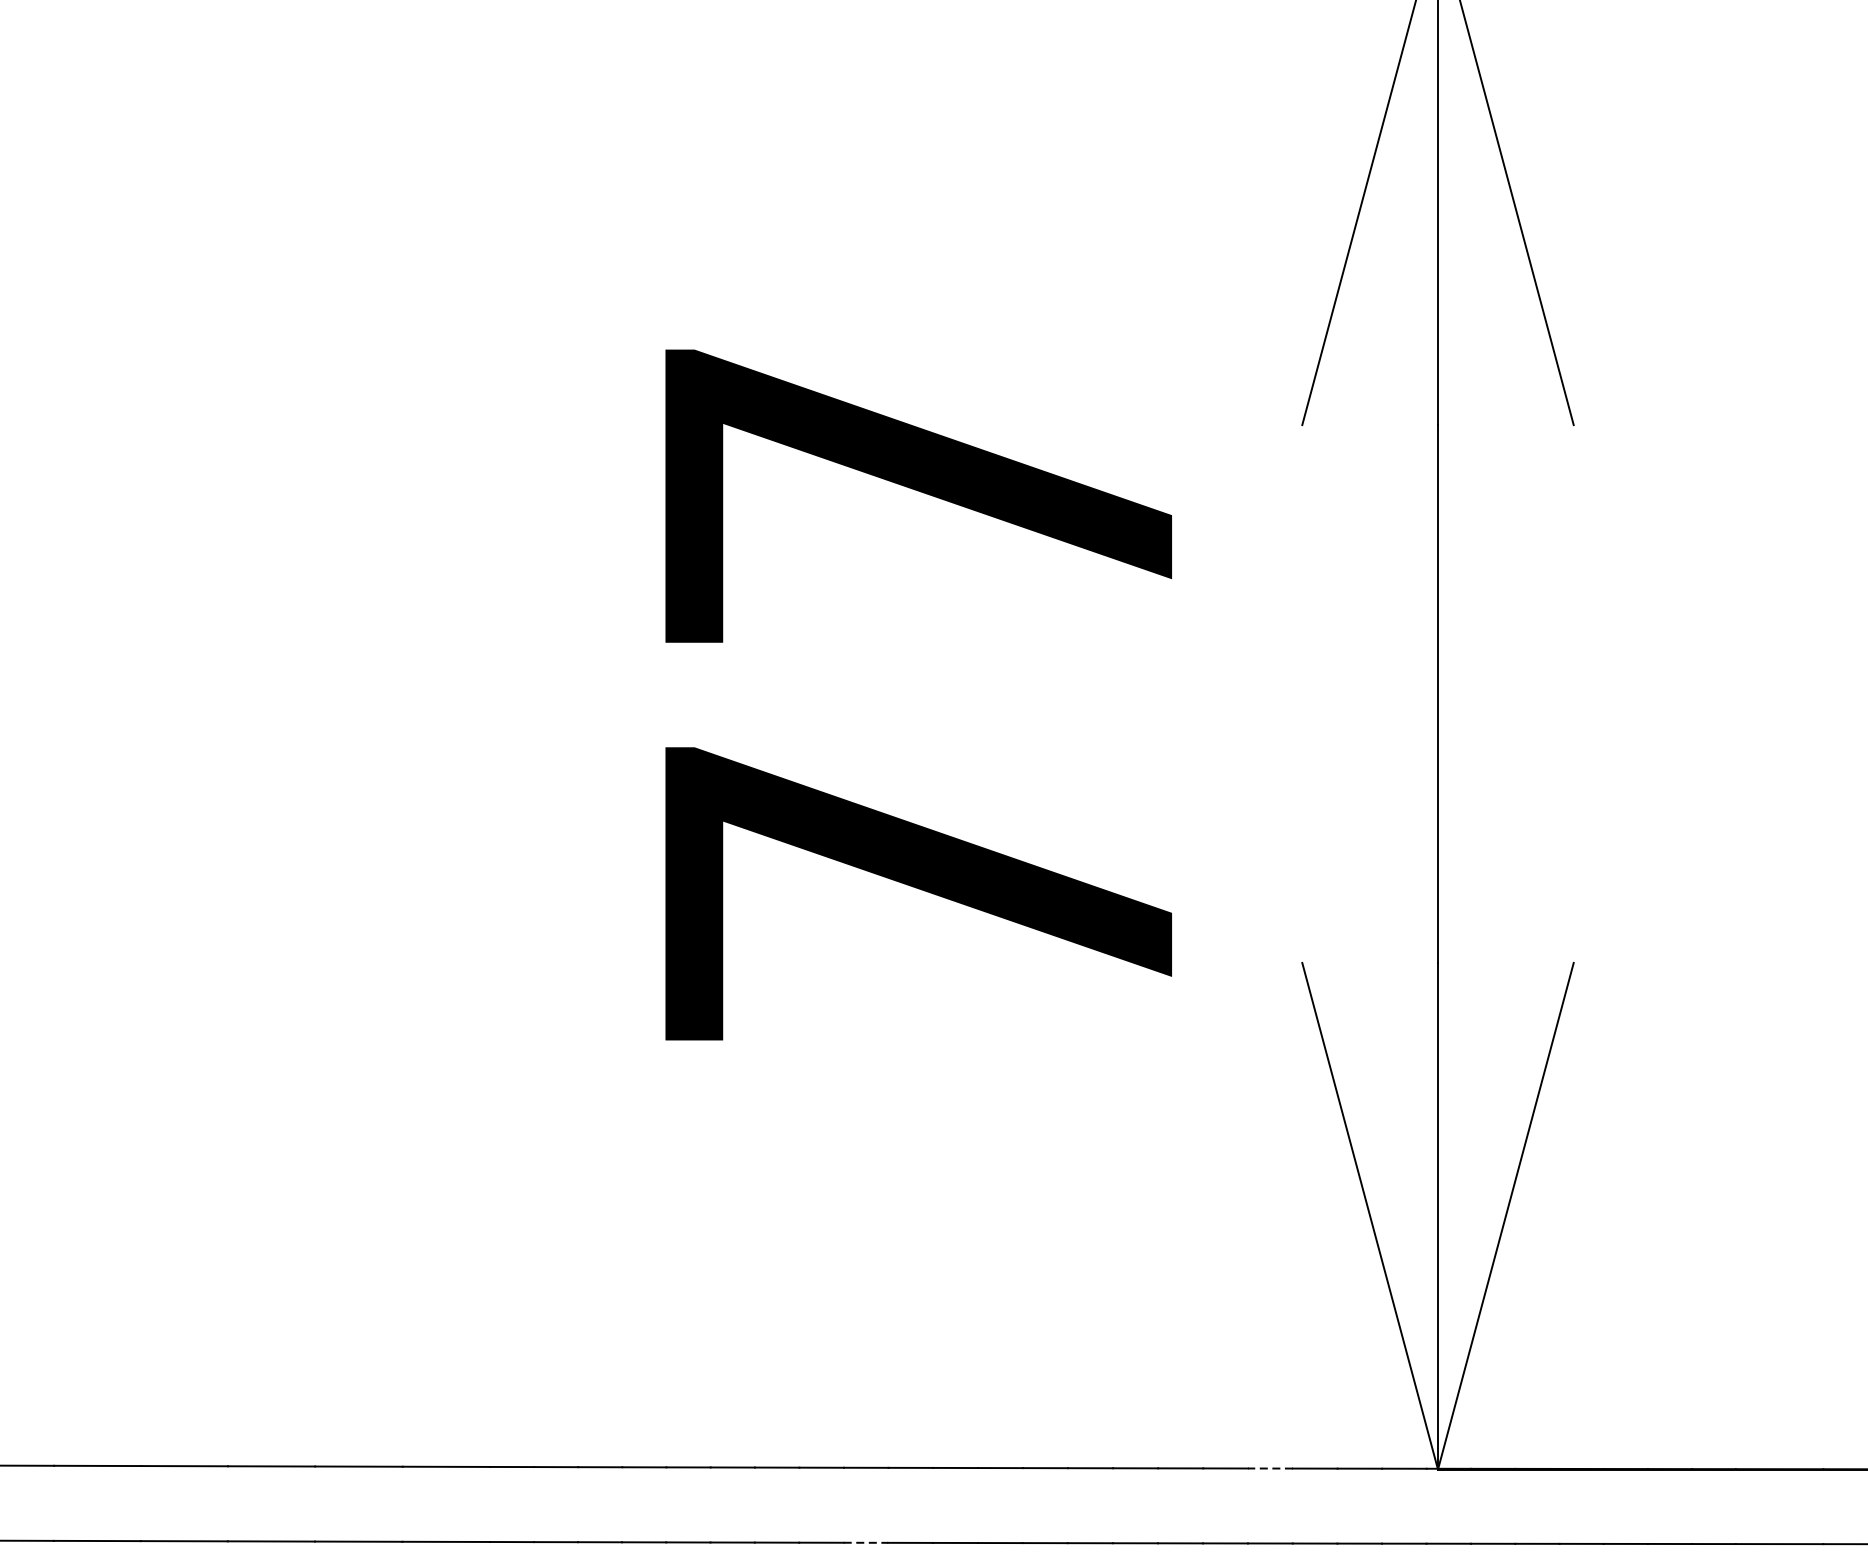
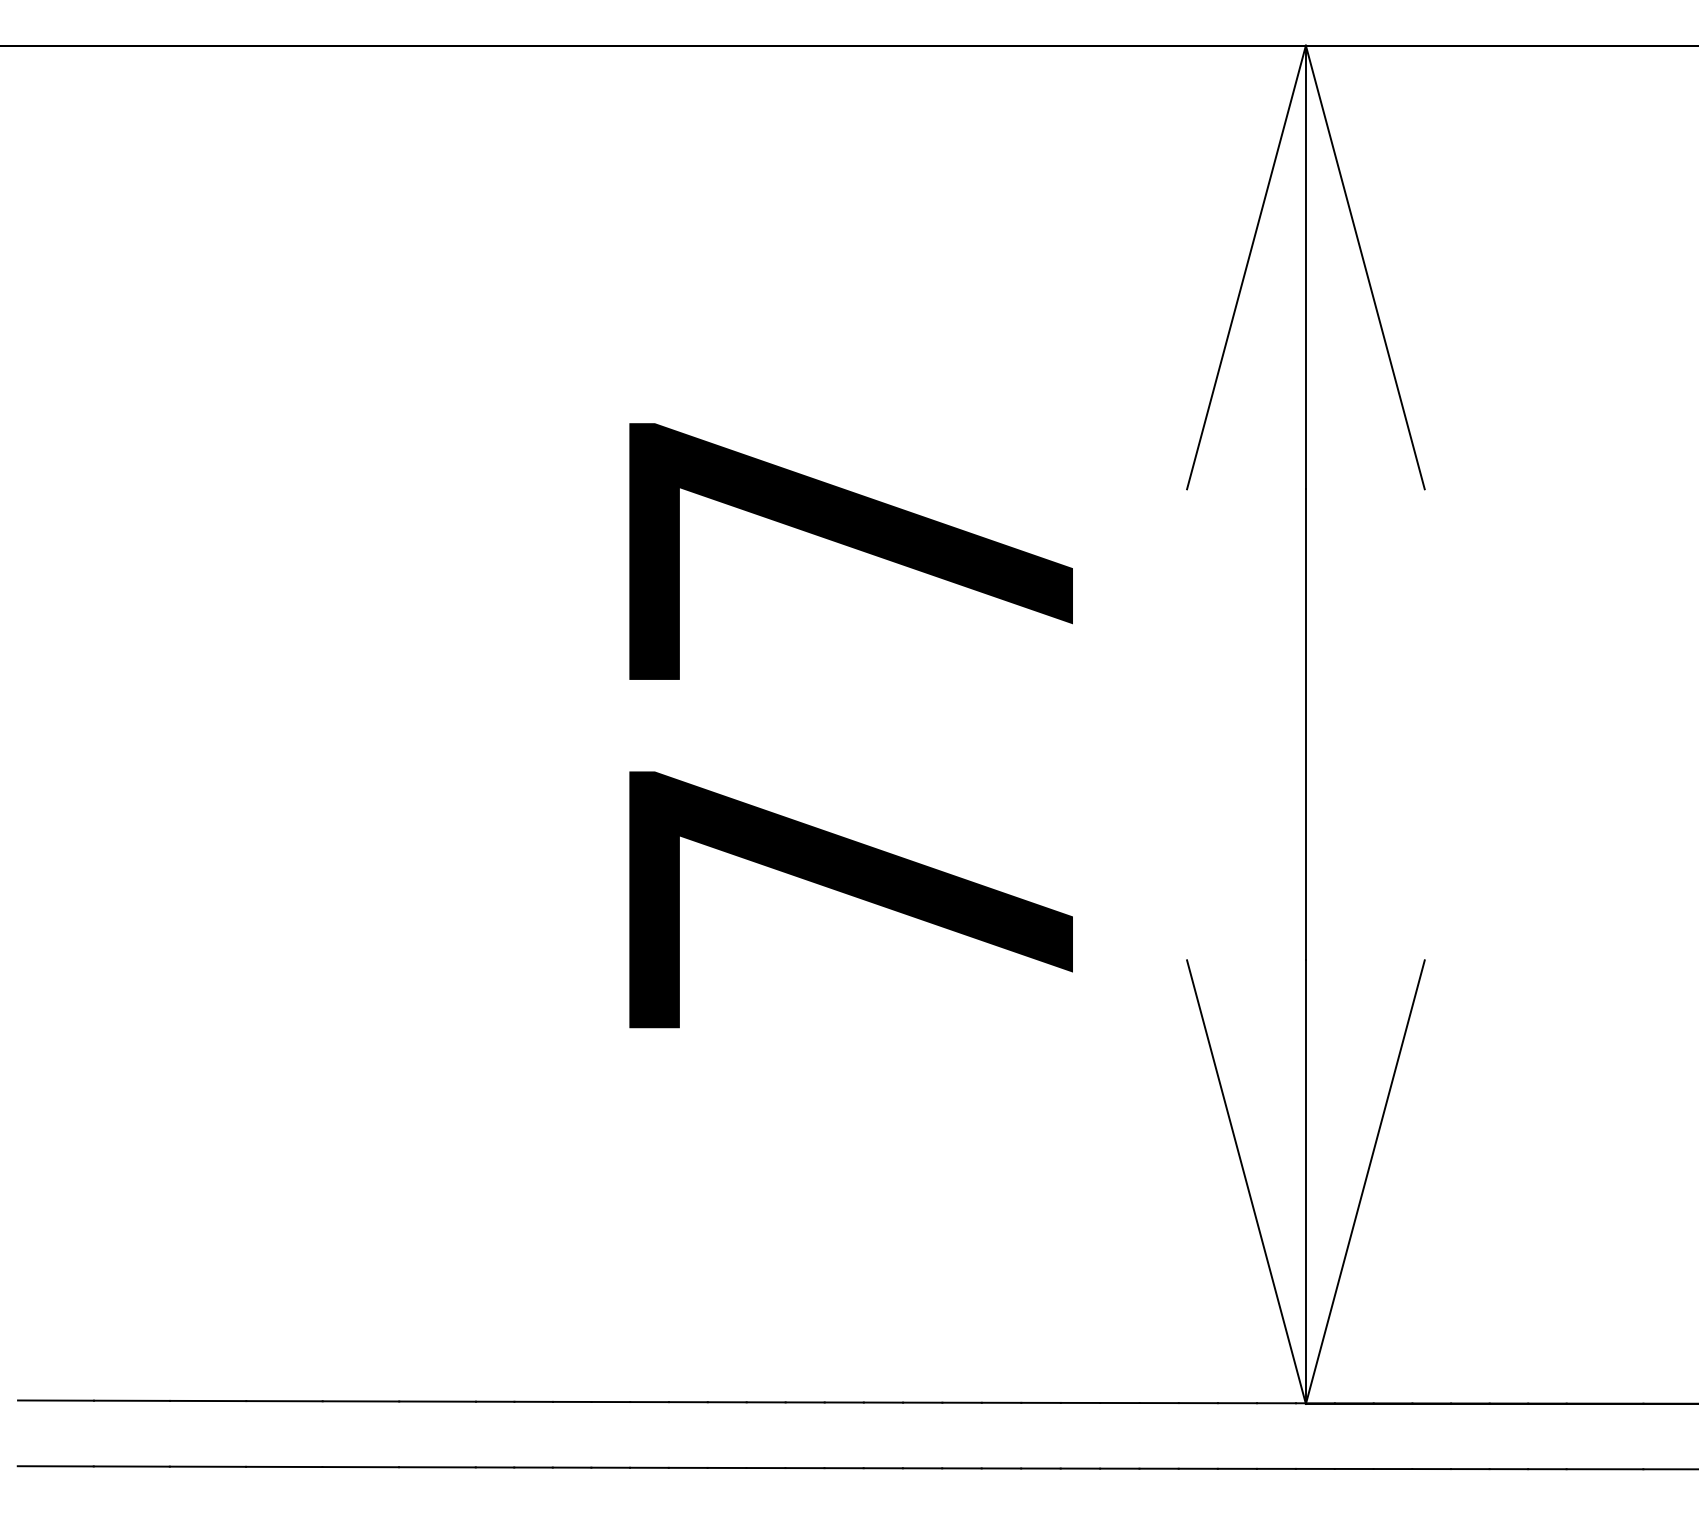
line: (1270, 1469) -> (1159, 1403), dashed -> solid
line: (865, 1543) -> (804, 1468), dashed -> solid

